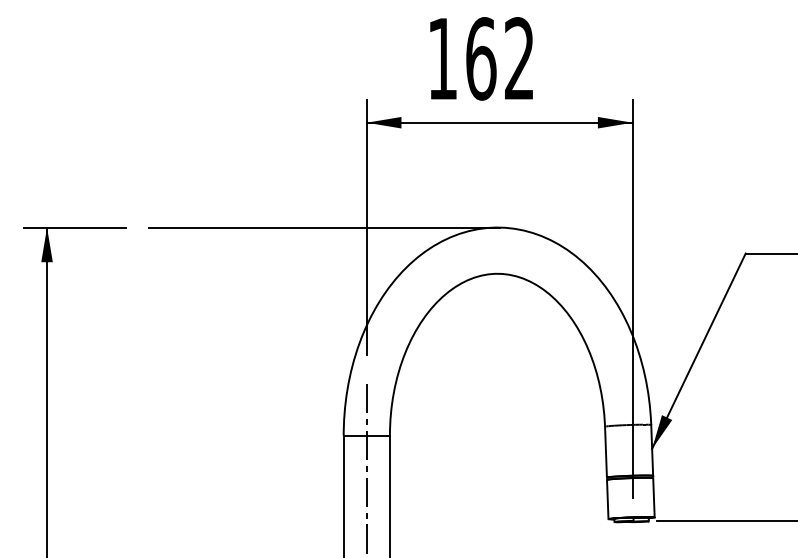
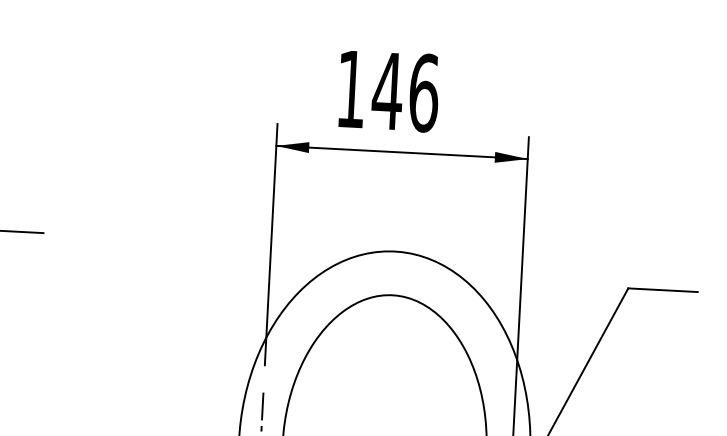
text: (500, 58) -> (406, 91), 162 -> 146
line: (324, 227) -> (231, 242), removed

